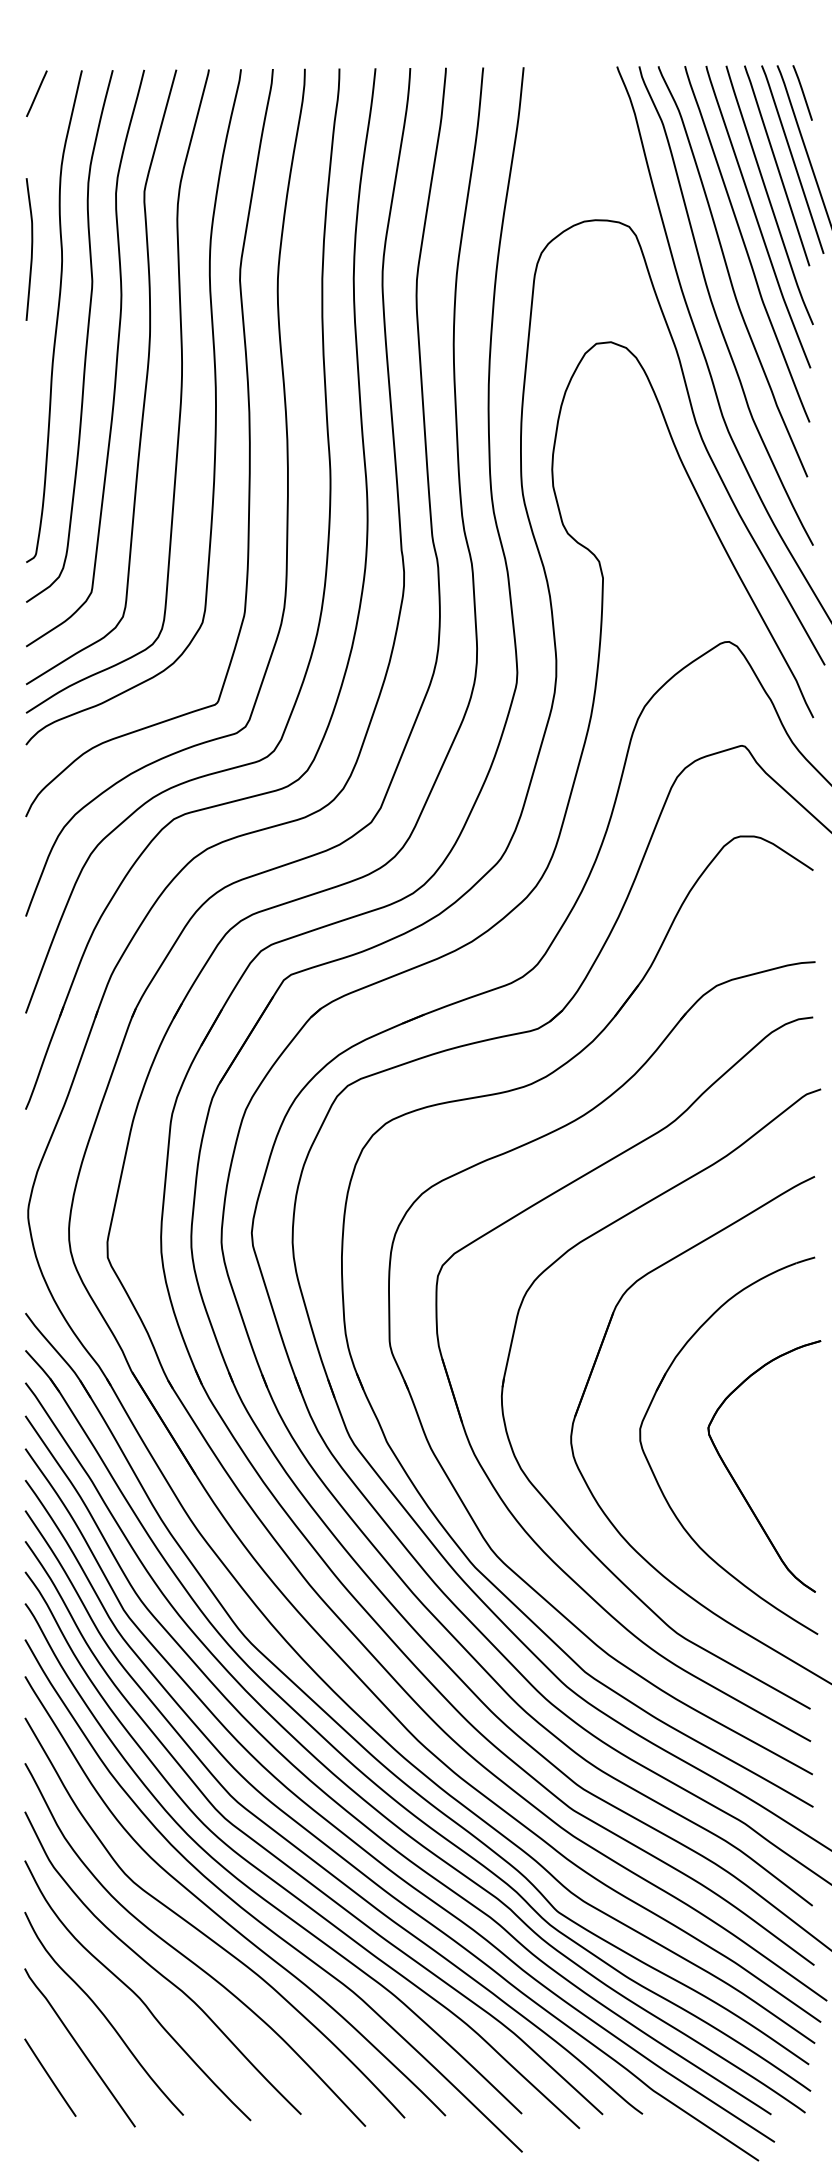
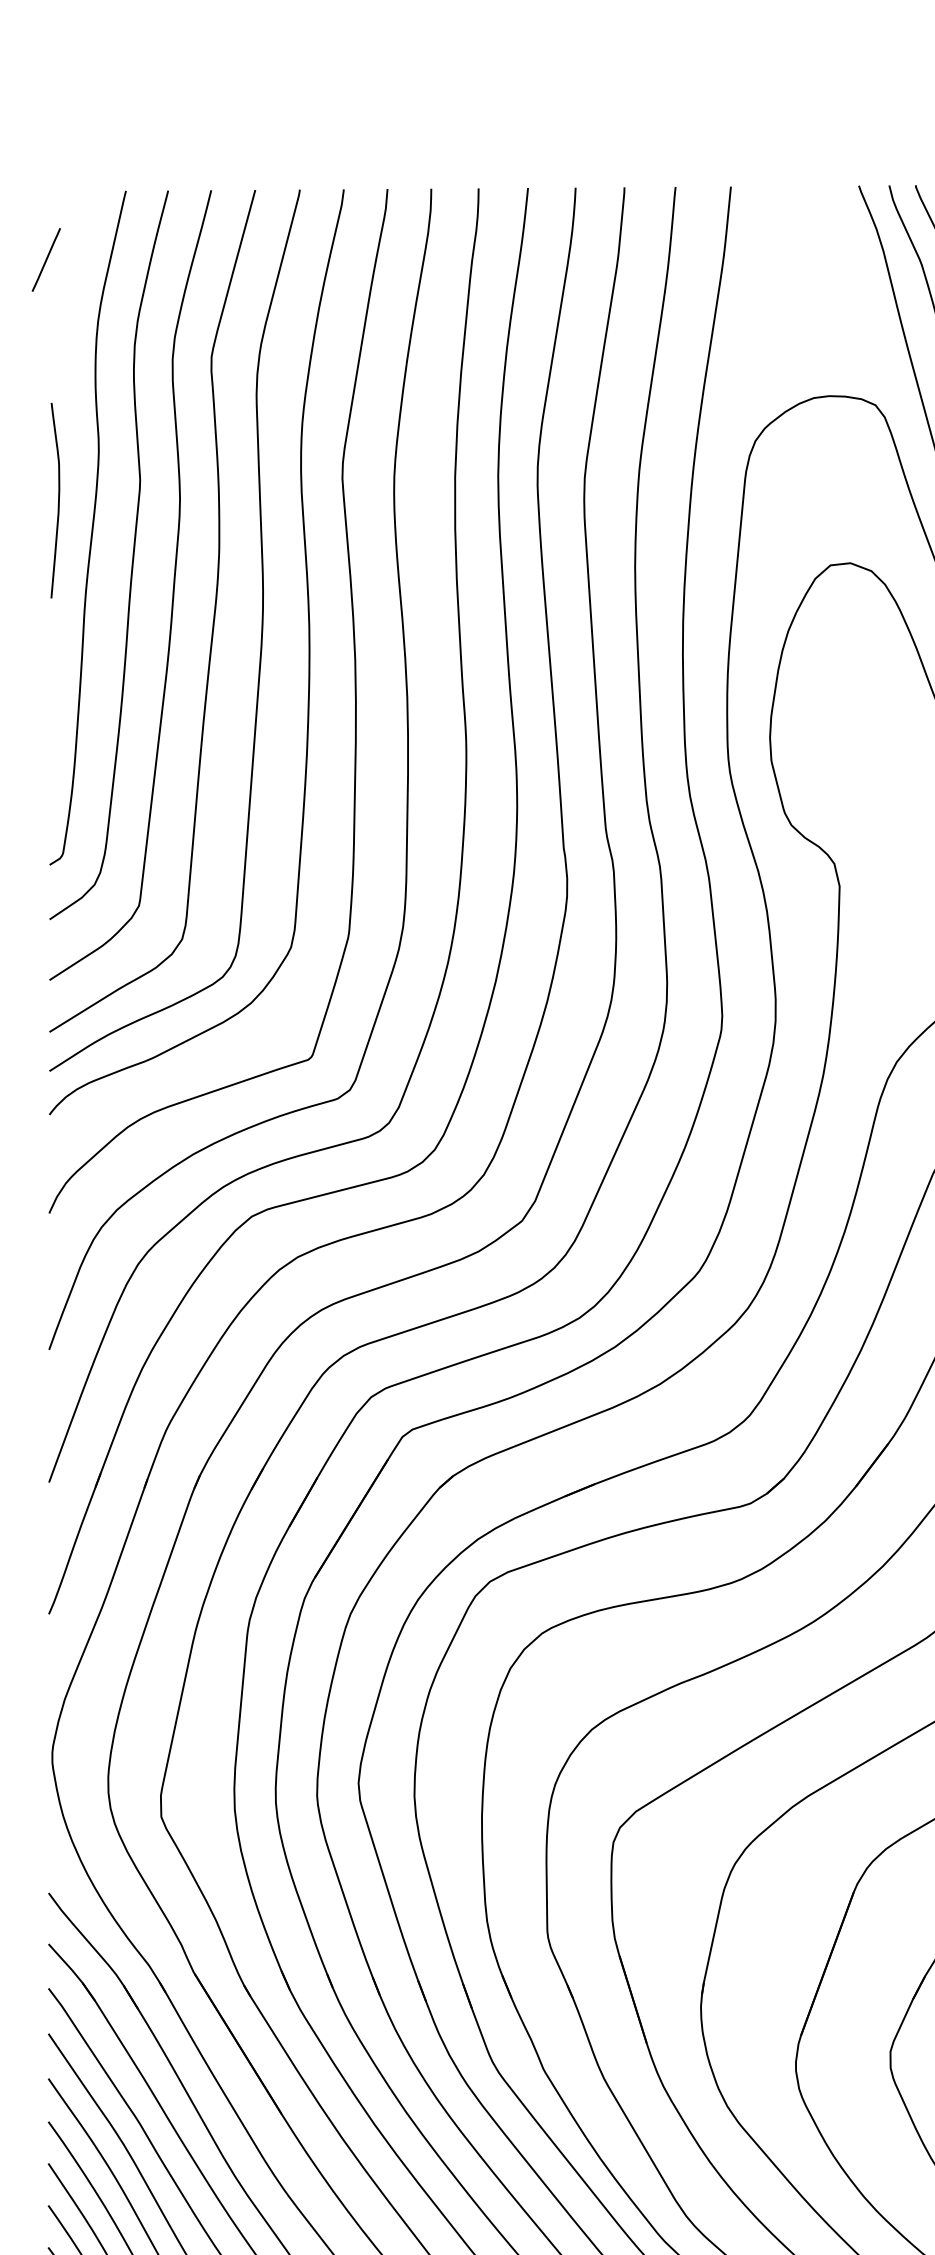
line: (36, 93) -> (45, 259), moved
curve: (31, 249) -> (58, 500), moved

